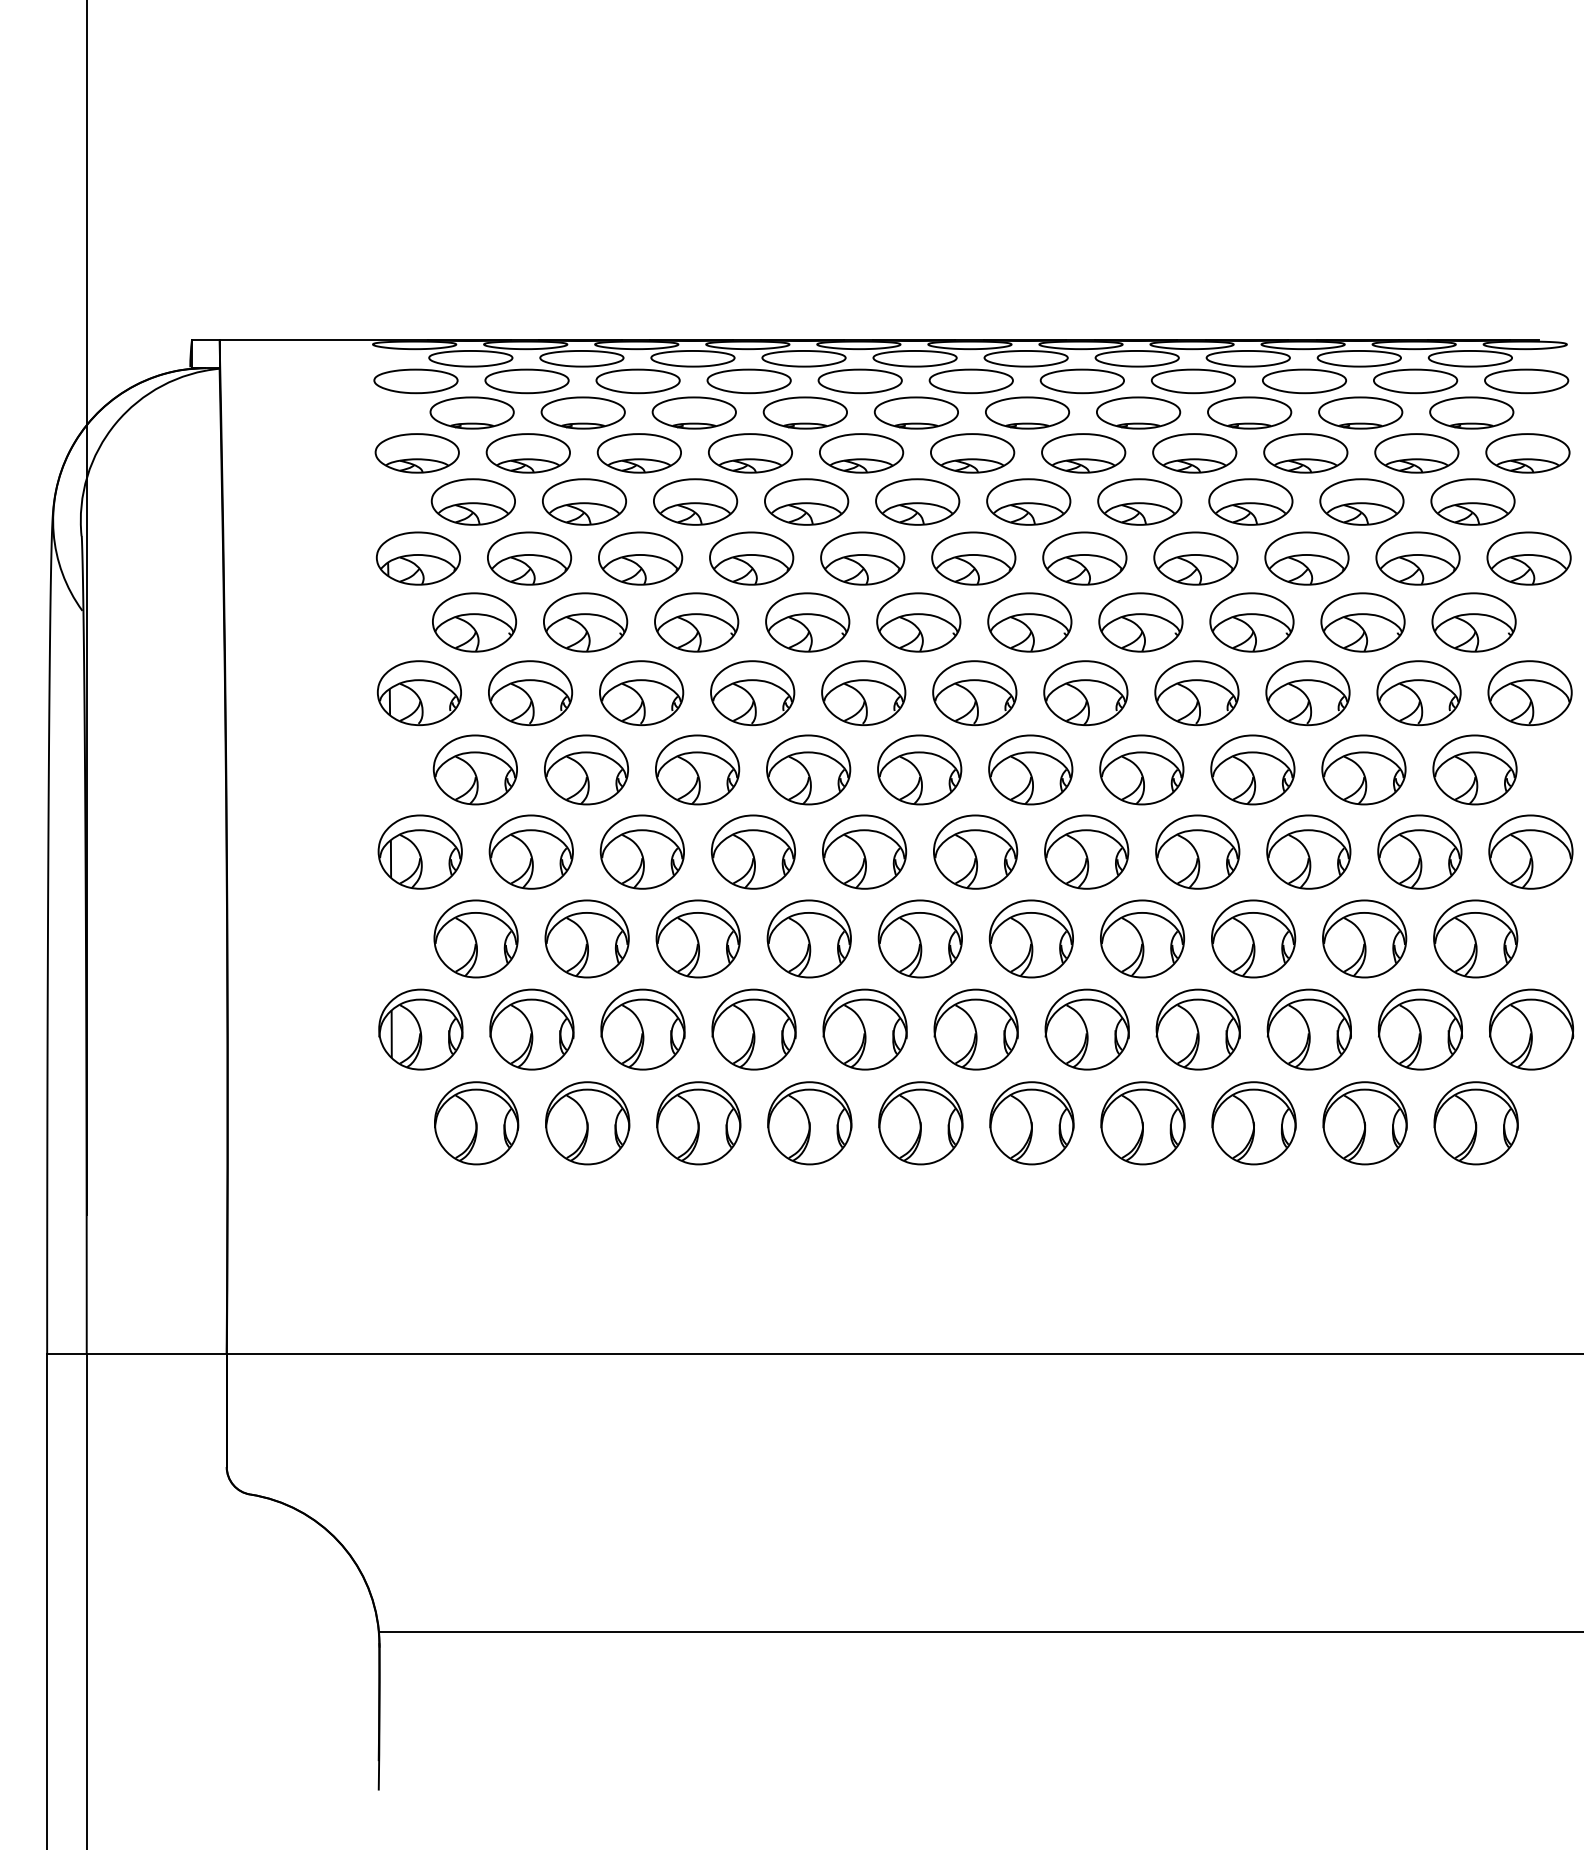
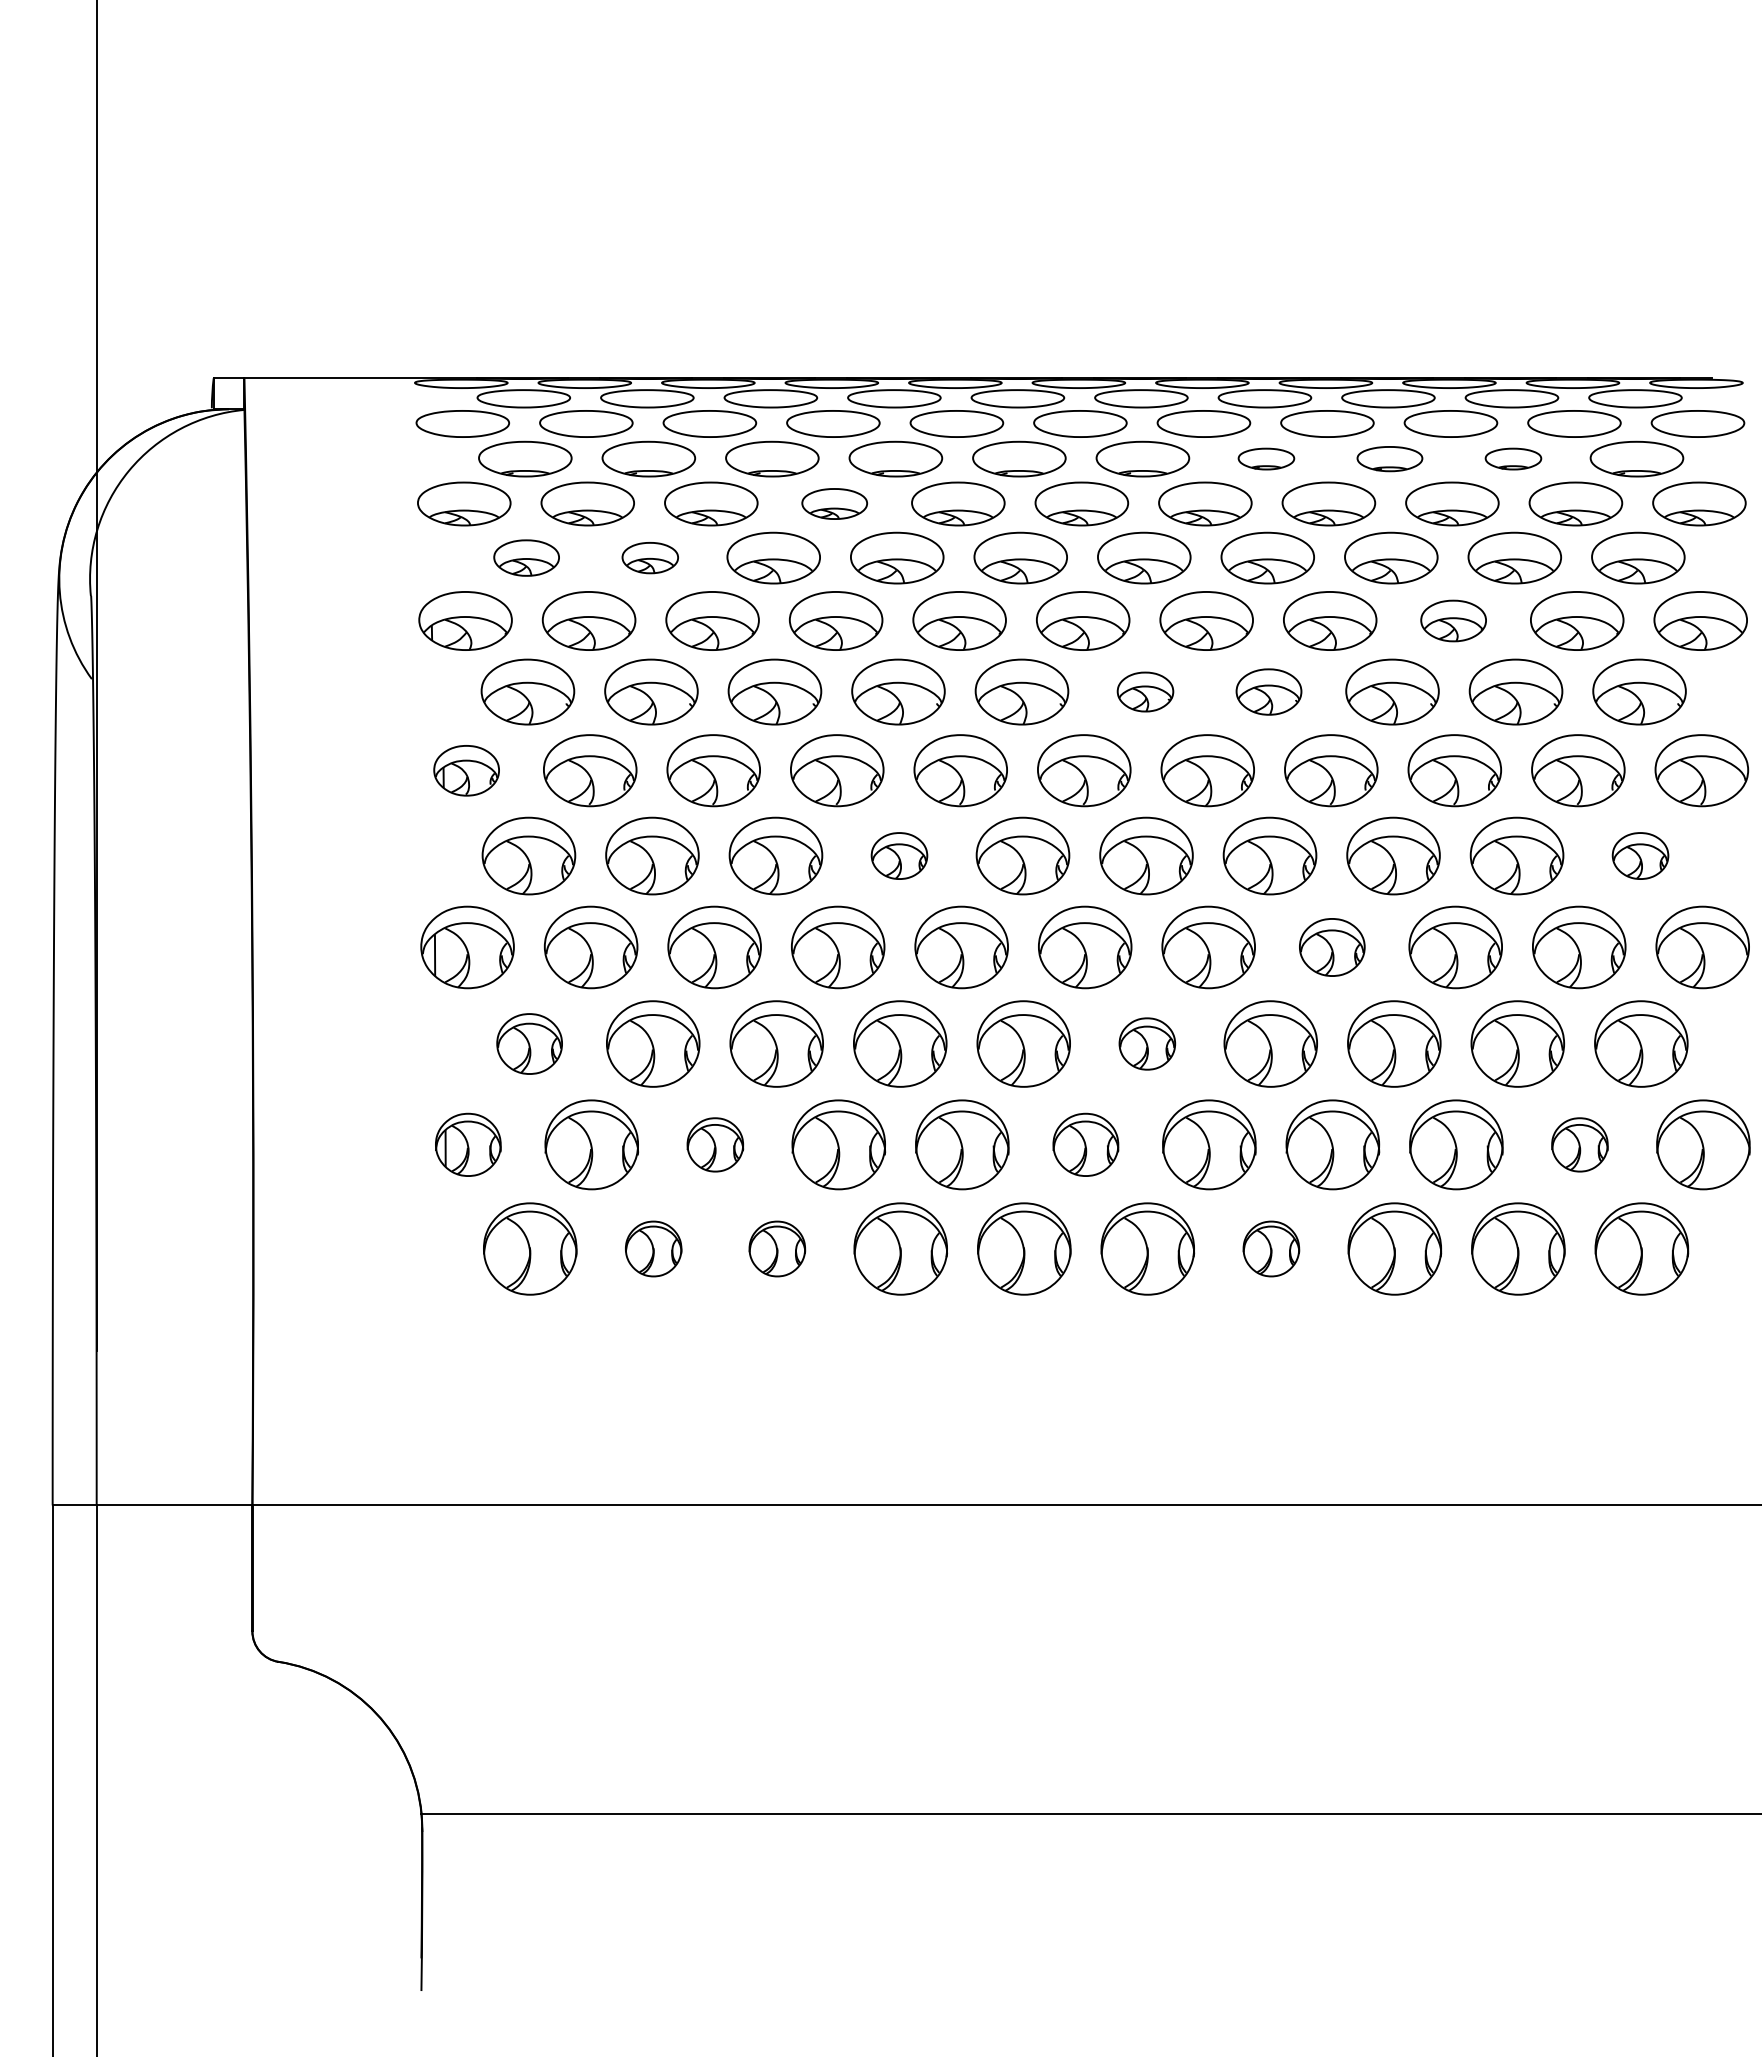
part: (1138, 412) -> (1266, 458), size x0.6
part: (1249, 412) -> (1389, 458), size x0.7
part: (1360, 412) -> (1513, 458), size x0.6
part: (750, 452) -> (834, 503), size x0.7
part: (473, 501) -> (526, 557), size x0.7
part: (584, 501) -> (650, 557), size x0.6
part: (1306, 558) -> (1453, 620), size x0.7
part: (1029, 621) -> (1145, 691), size x0.6
part: (1140, 621) -> (1268, 691), size x0.7
part: (419, 693) -> (466, 770), size x0.7
part: (808, 769) -> (899, 855), size x0.6
part: (1474, 769) -> (1640, 855), size x0.6
part: (1197, 852) -> (1332, 947), size x0.7
part: (475, 938) -> (529, 1043), size x0.7
part: (1031, 938) -> (1147, 1043), size x0.6
part: (421, 1029) -> (468, 1144), size x0.7
part: (643, 1029) -> (715, 1144), size x0.6
part: (975, 1029) -> (1085, 1144), size x0.7
part: (1420, 1029) -> (1579, 1144), size x0.6
part: (587, 1122) -> (653, 1248), size x0.6
part: (698, 1122) -> (777, 1248), size x0.6
part: (1143, 1122) -> (1271, 1248), size x0.6

